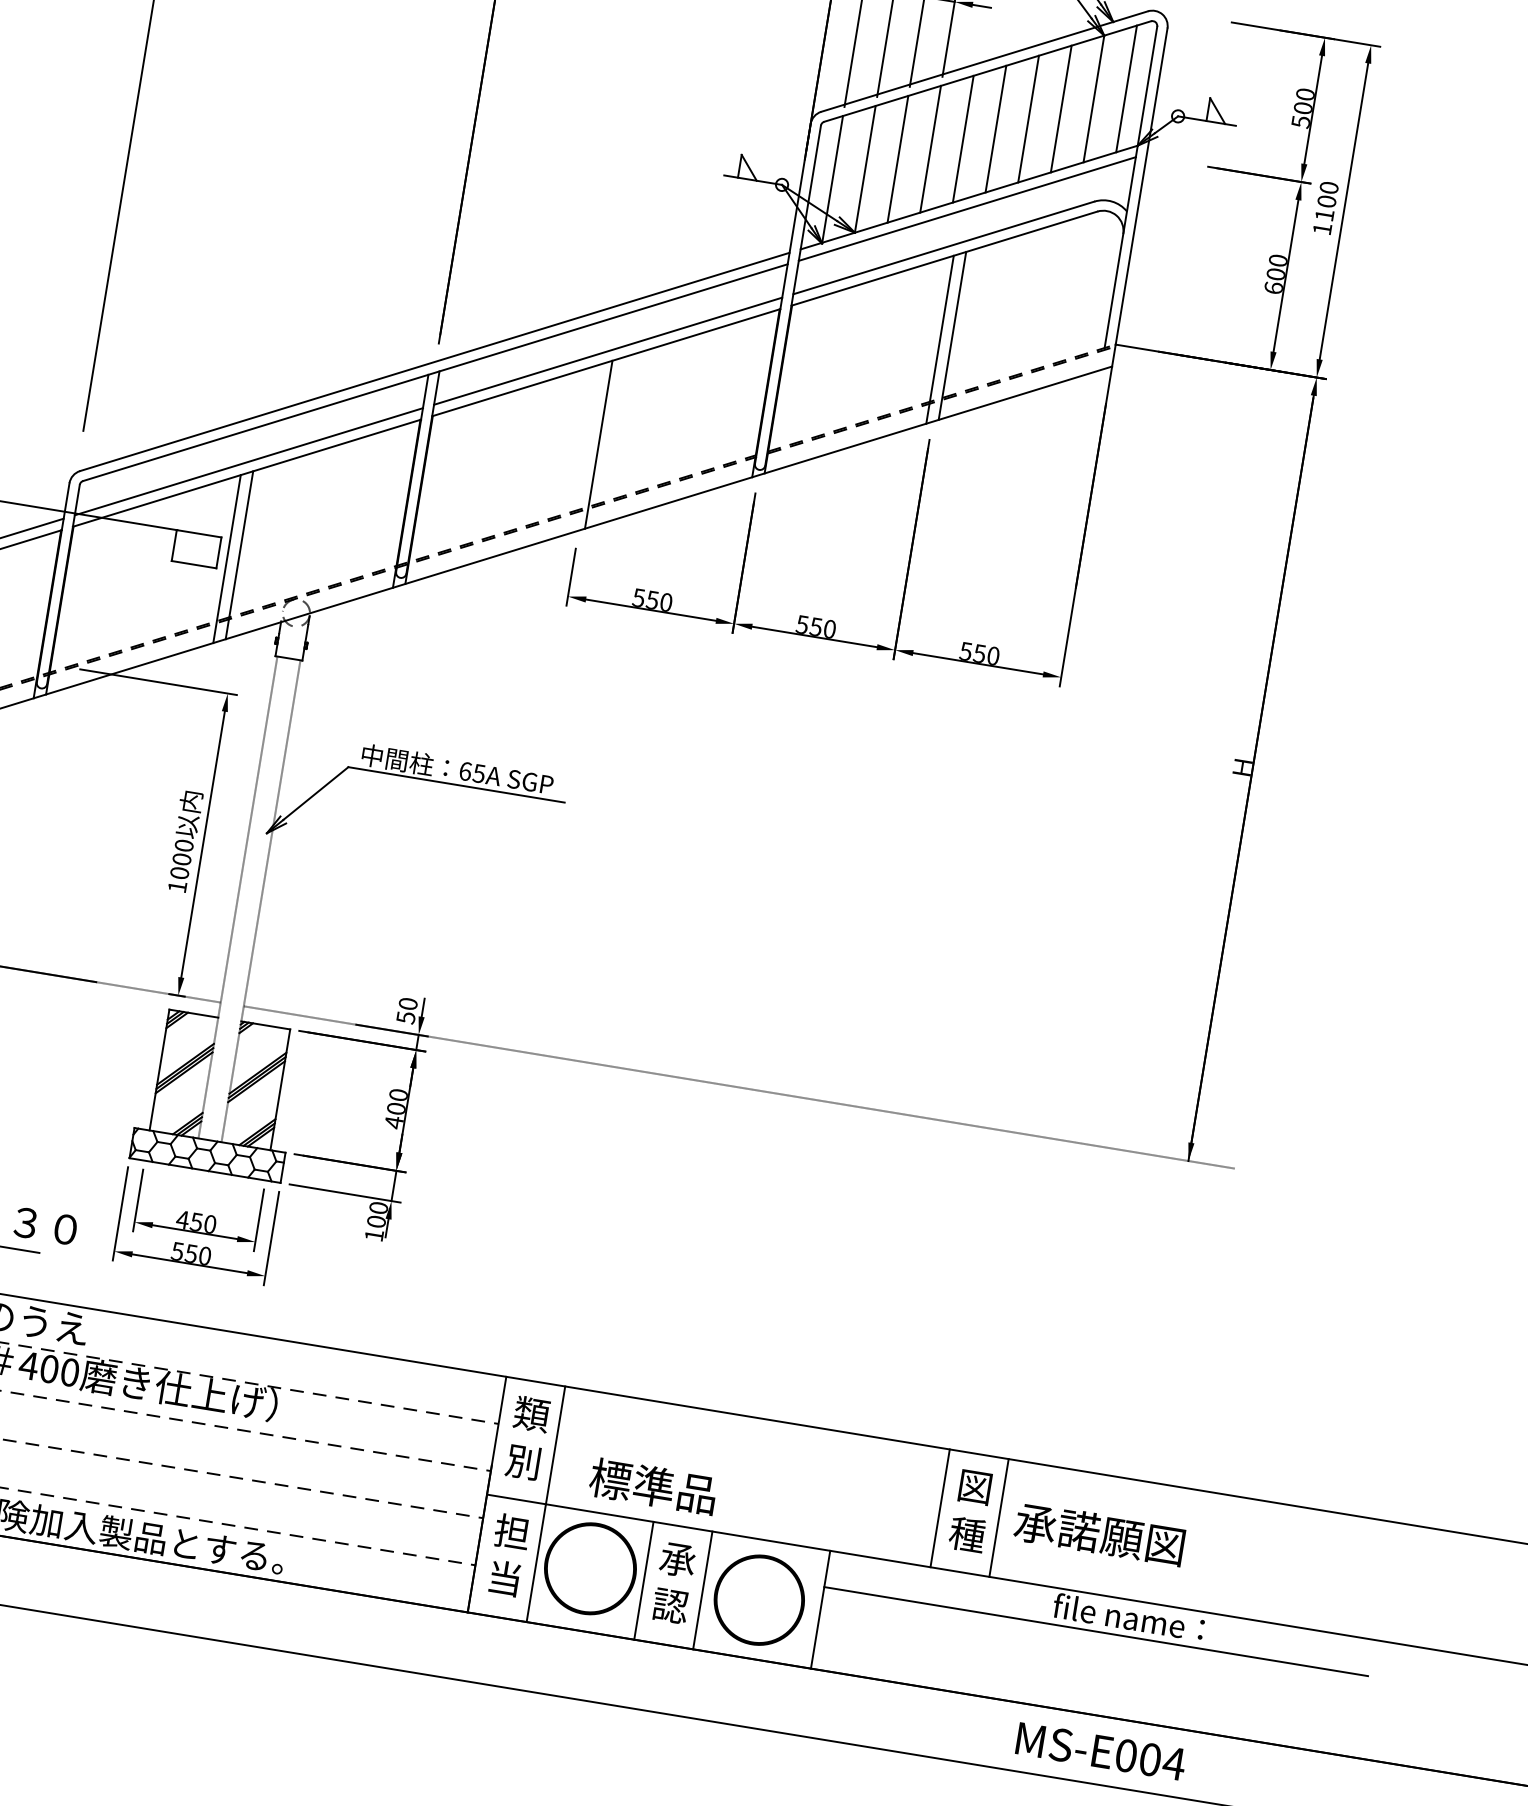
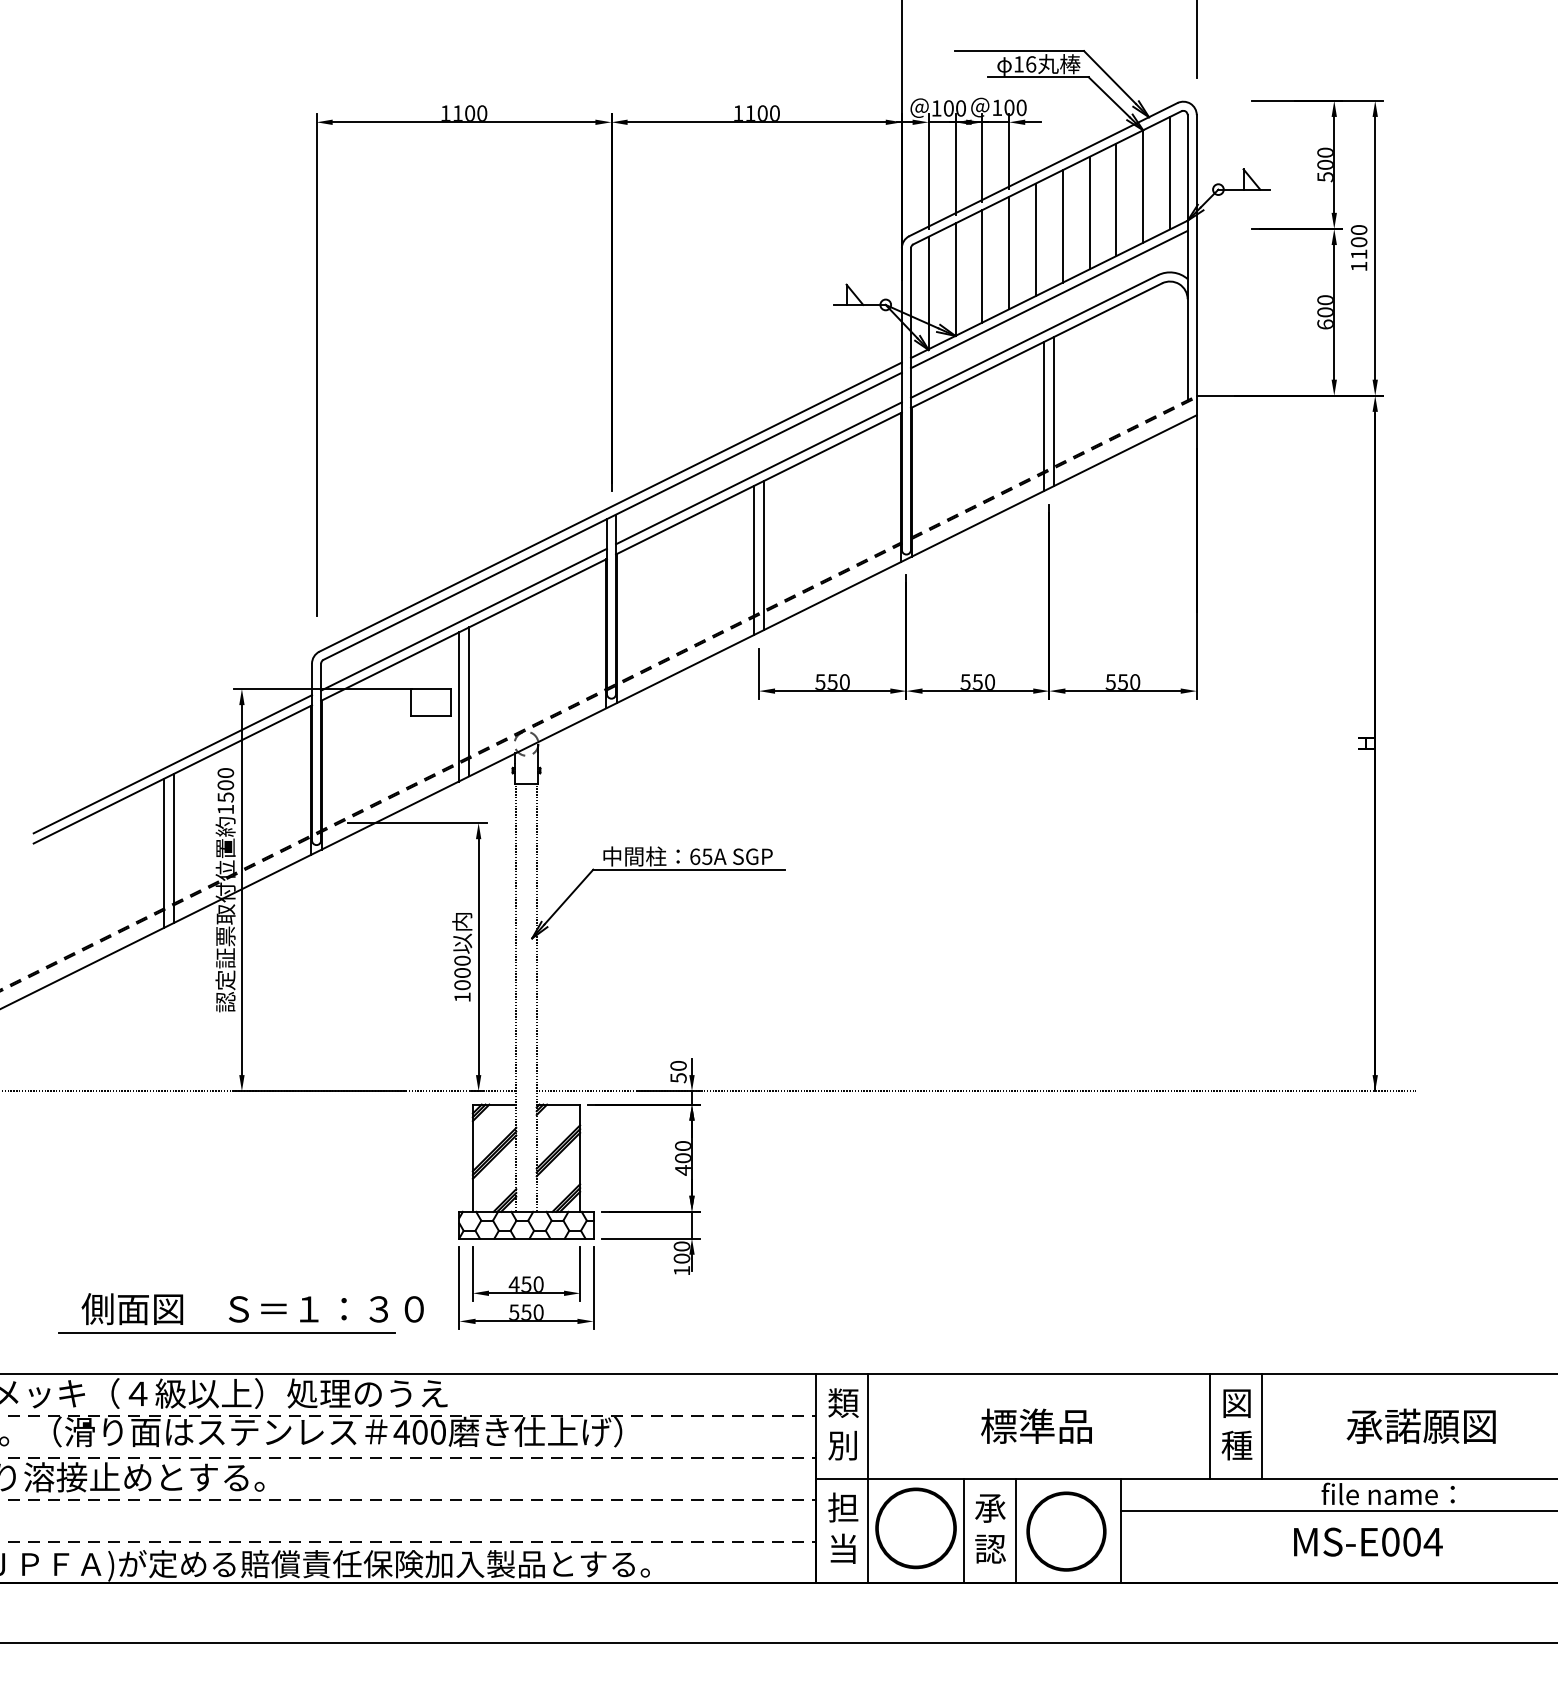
line: (585, 448) -> (753, 560), added
text: (653, 1485) -> (1036, 1425), moved
text: (1098, 1533) -> (1420, 1425), moved
text: (1101, 1750) -> (1368, 1541), moved

